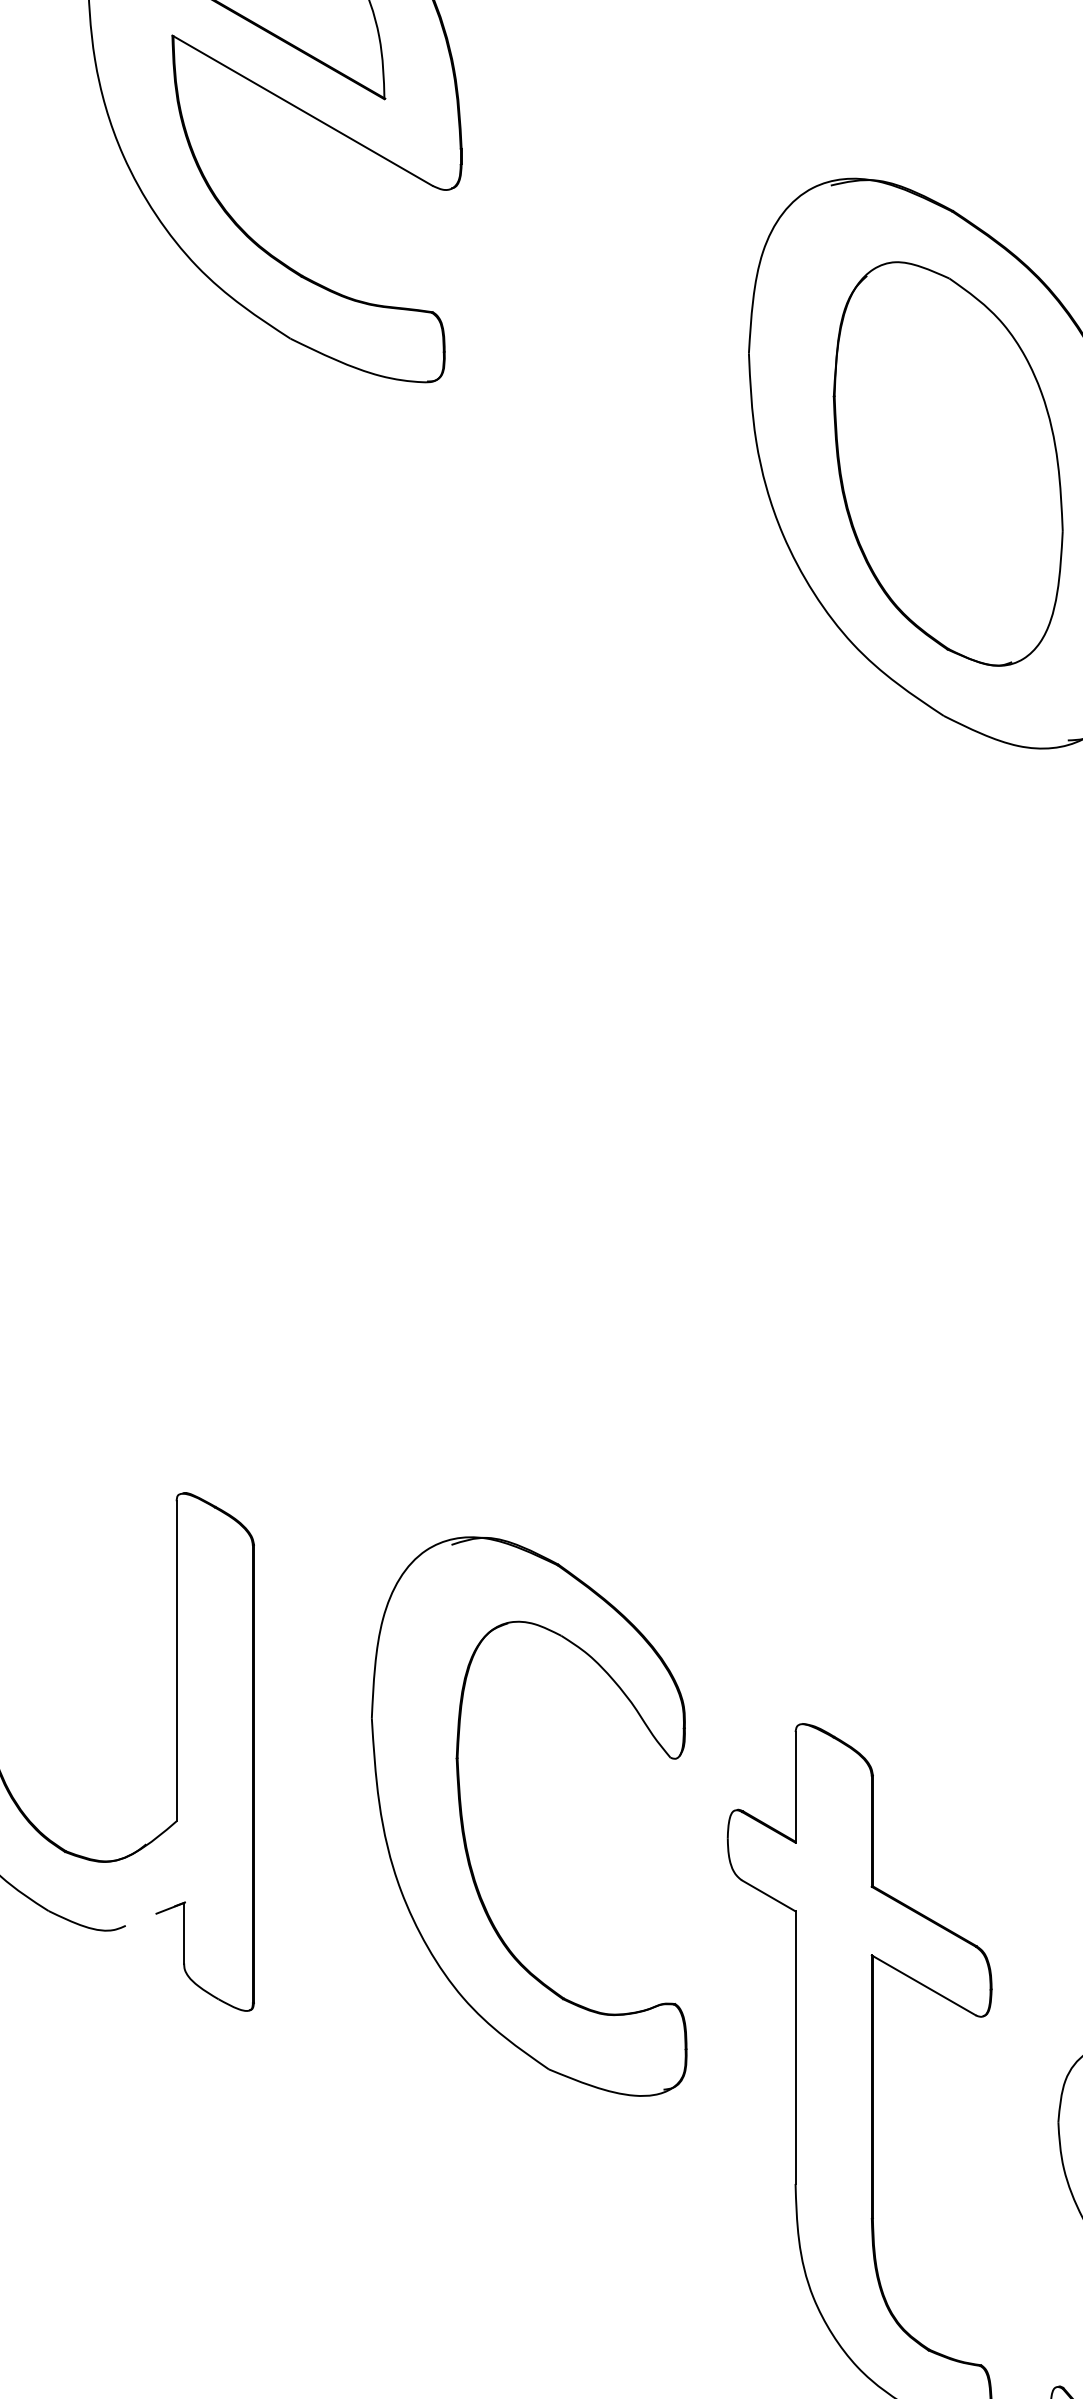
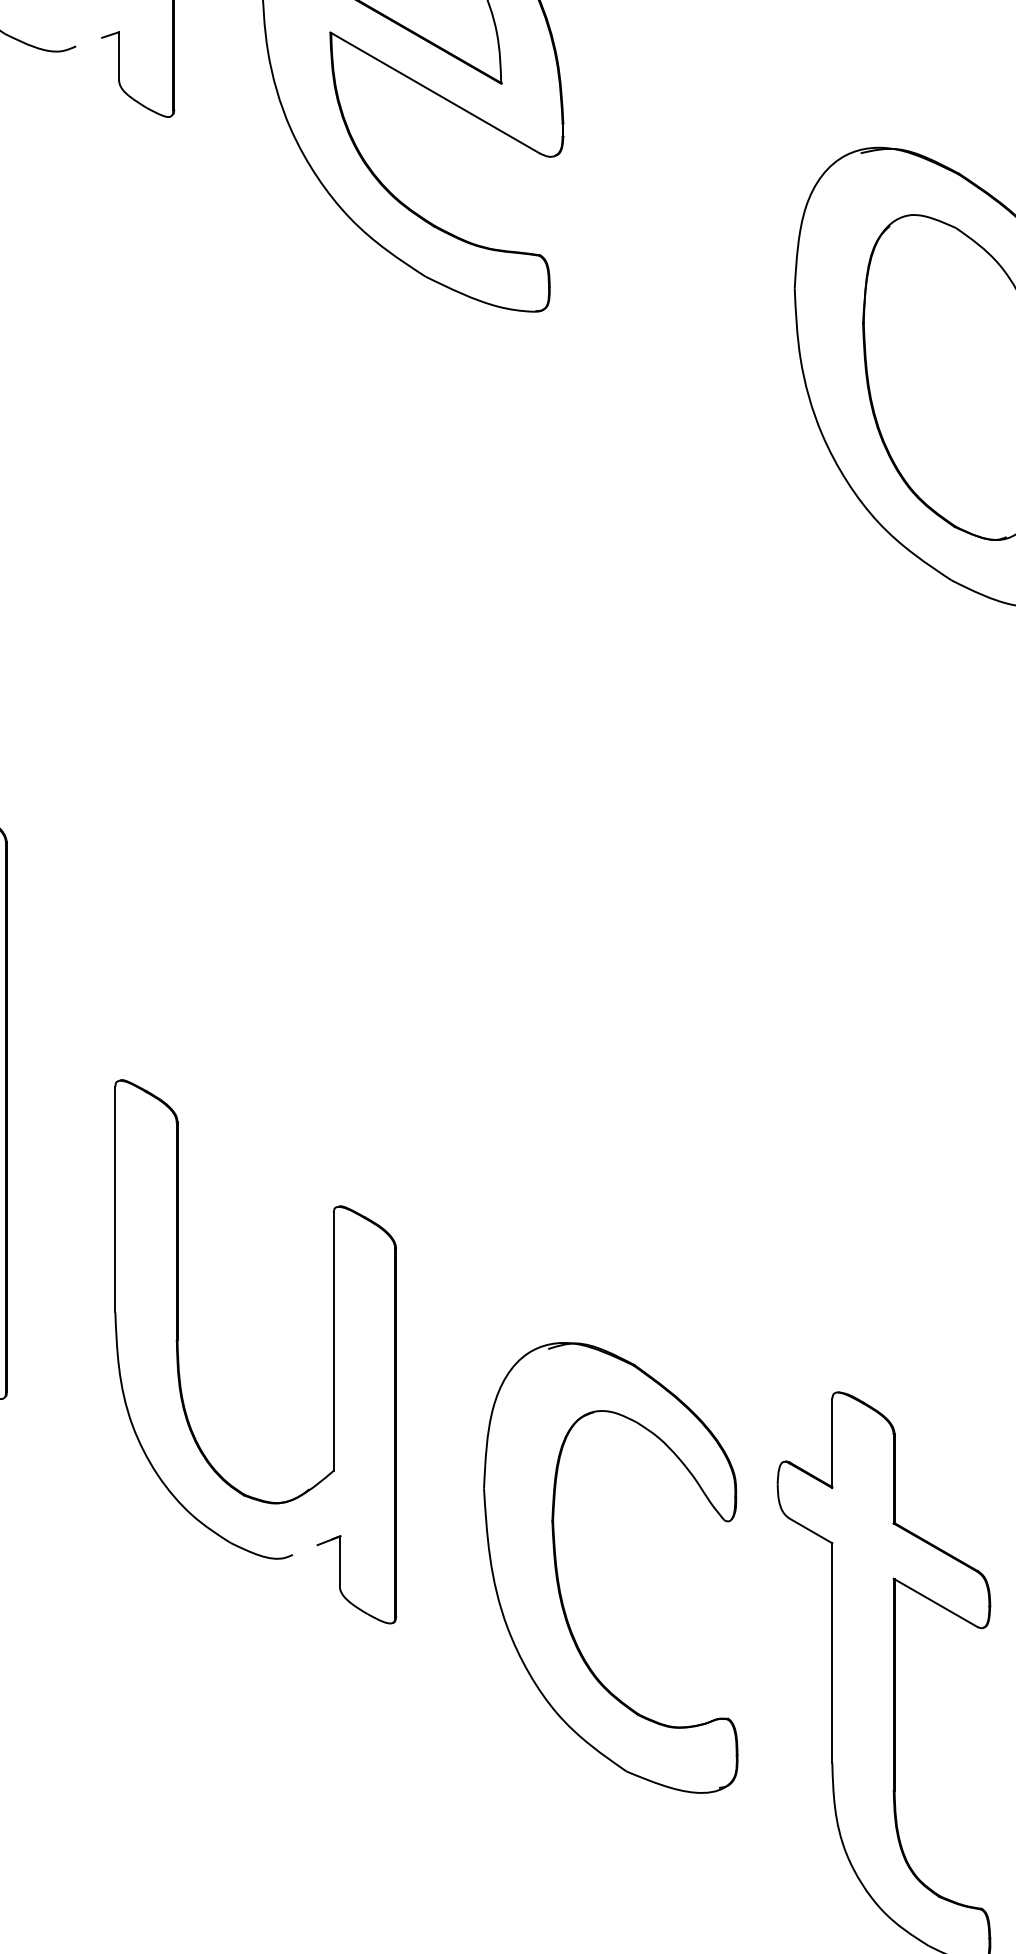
part: (464, 1824) -> (558, 1574), moved

